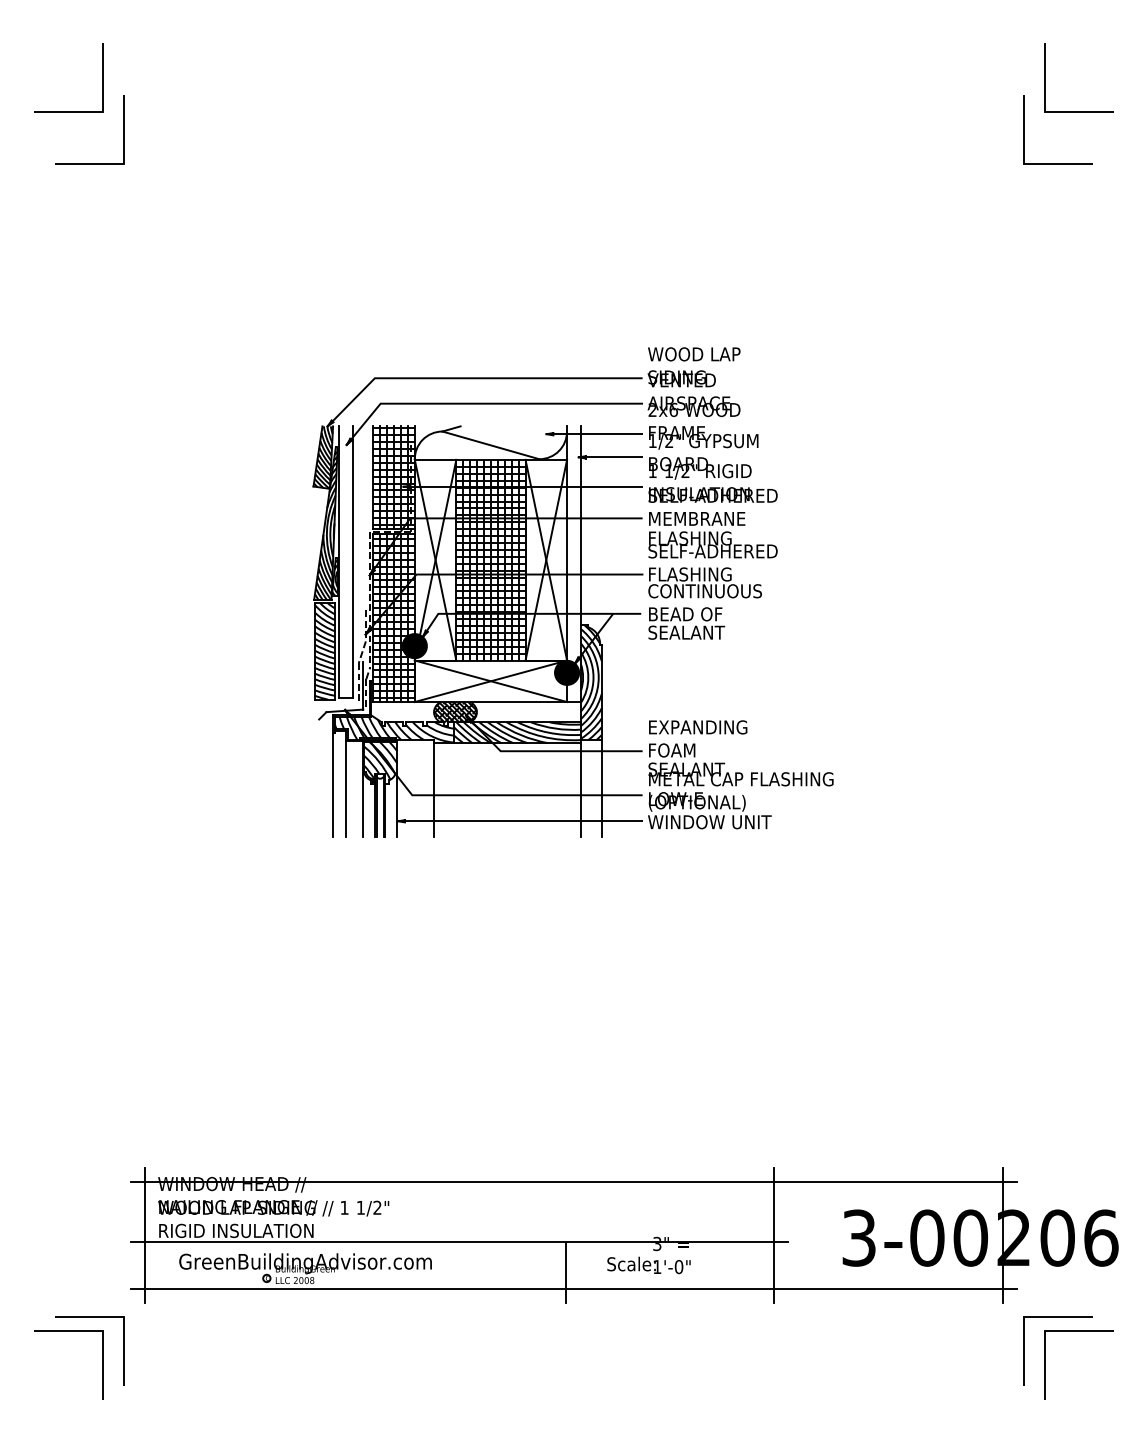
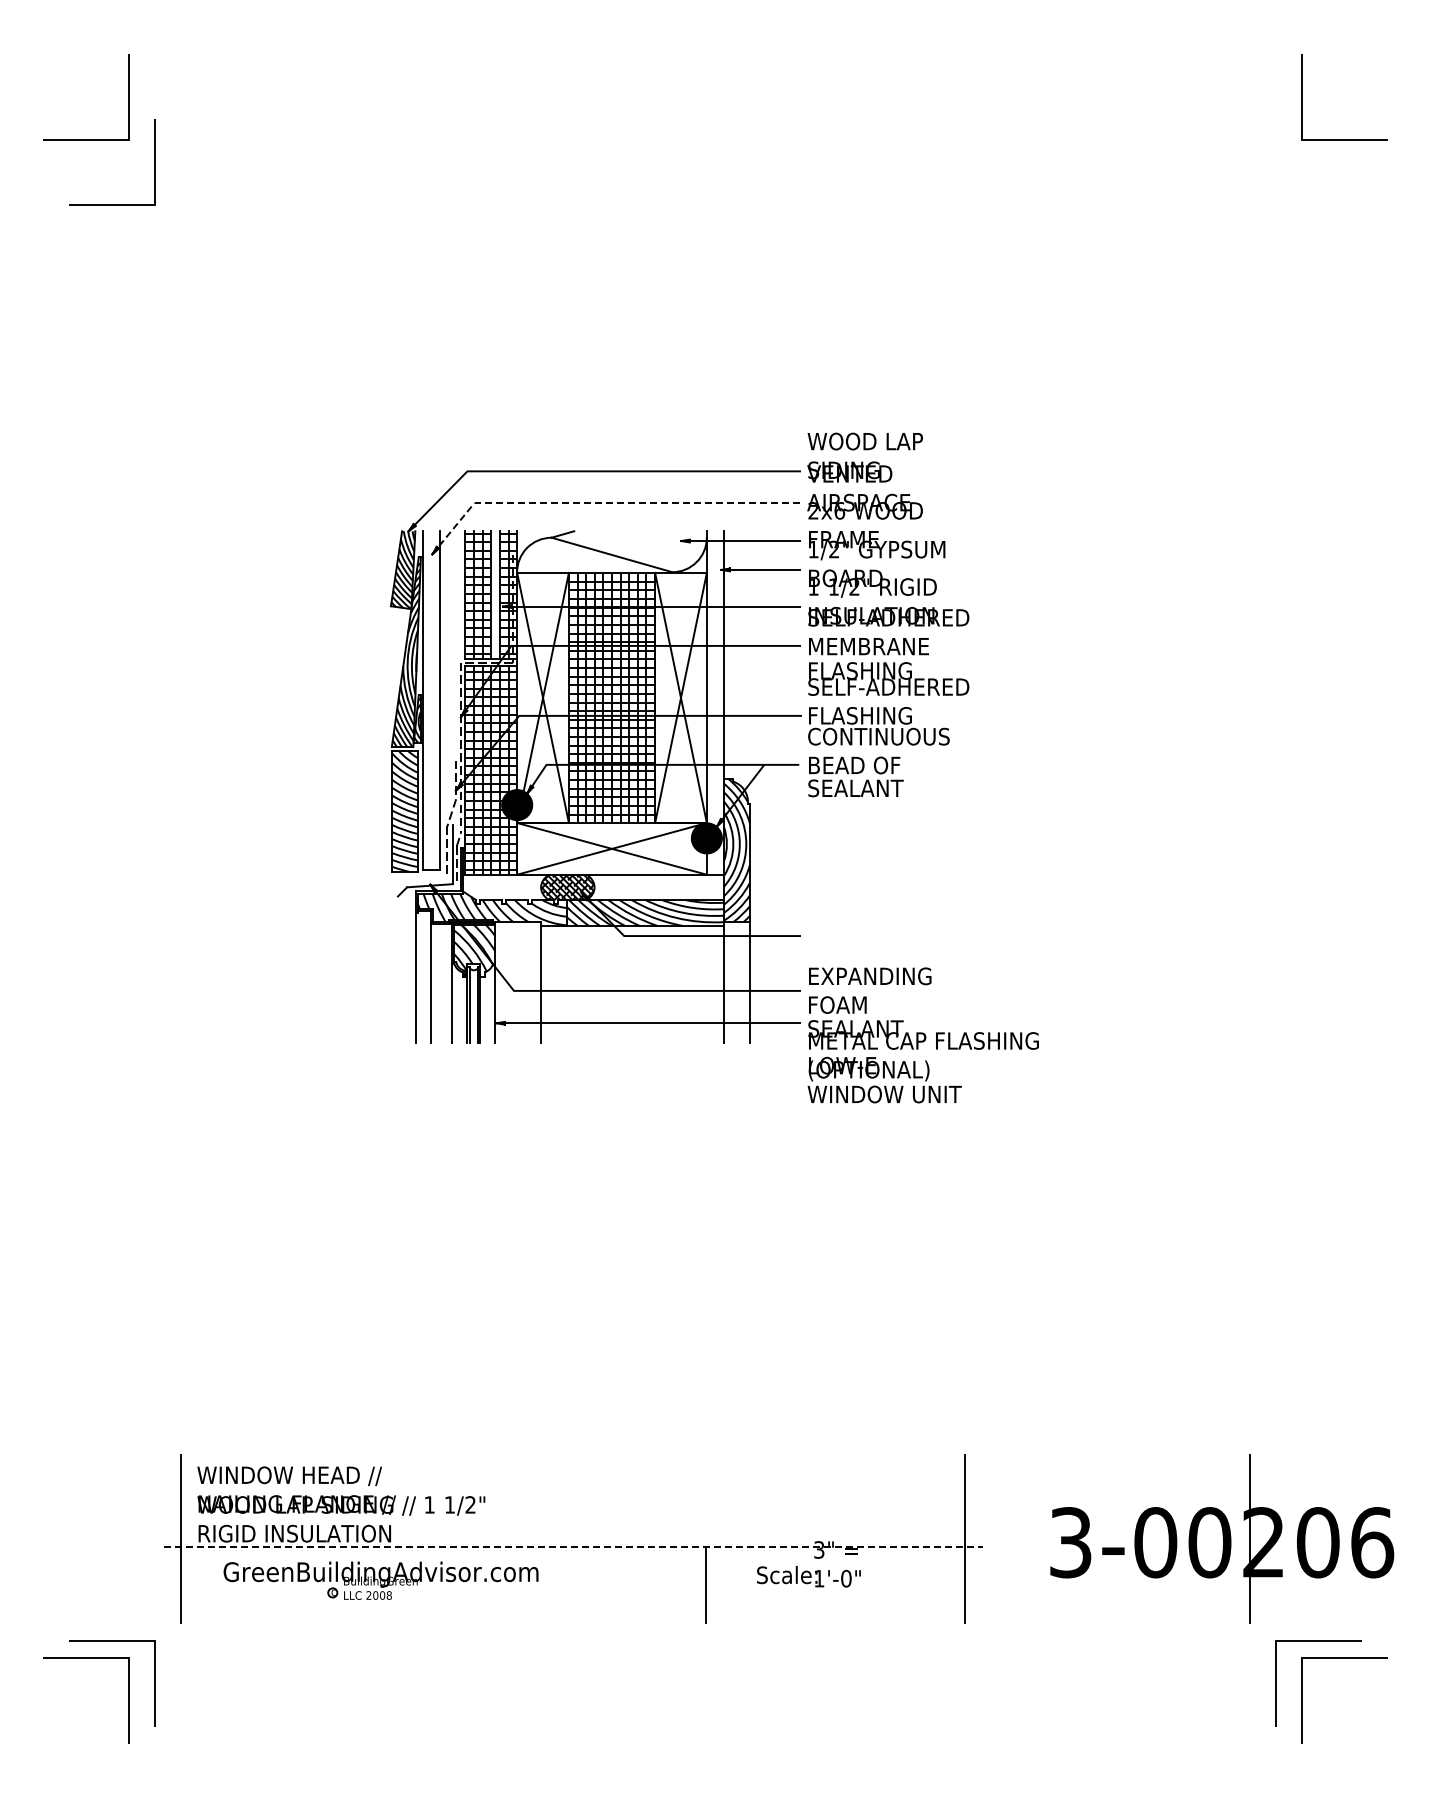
line: (1024, 130) -> (1276, 162), removed
line: (484, 404) -> (604, 503), solid -> dashed
hatch: (397, 476) -> (495, 593), removed
text: (740, 774) -> (922, 1035), moved
line: (574, 1181) -> (715, 1472), removed
line: (460, 1241) -> (573, 1547), solid -> dashed
line: (574, 1289) -> (715, 1606), removed

